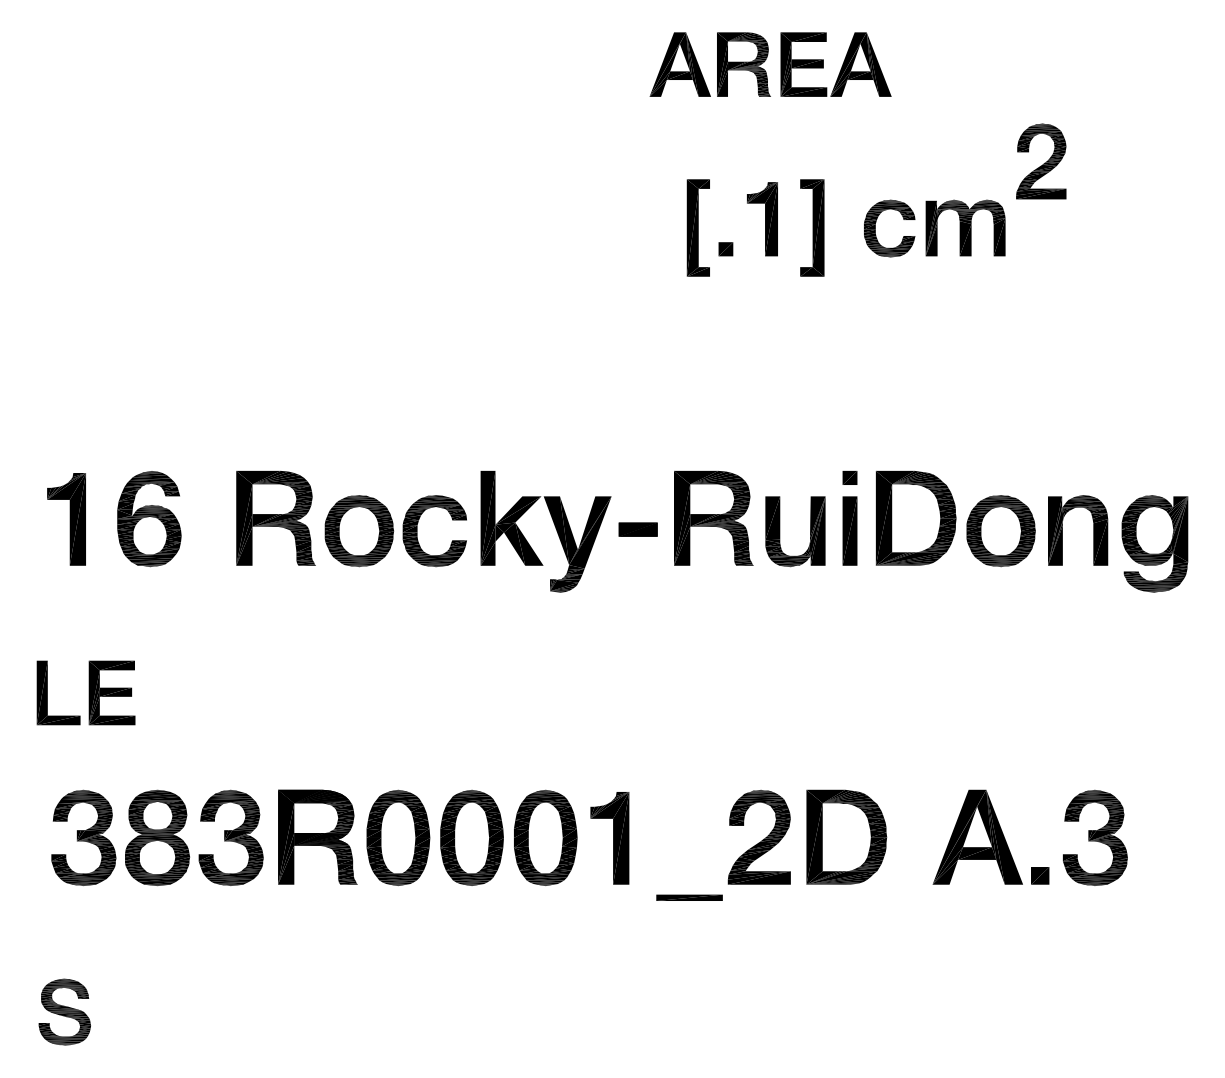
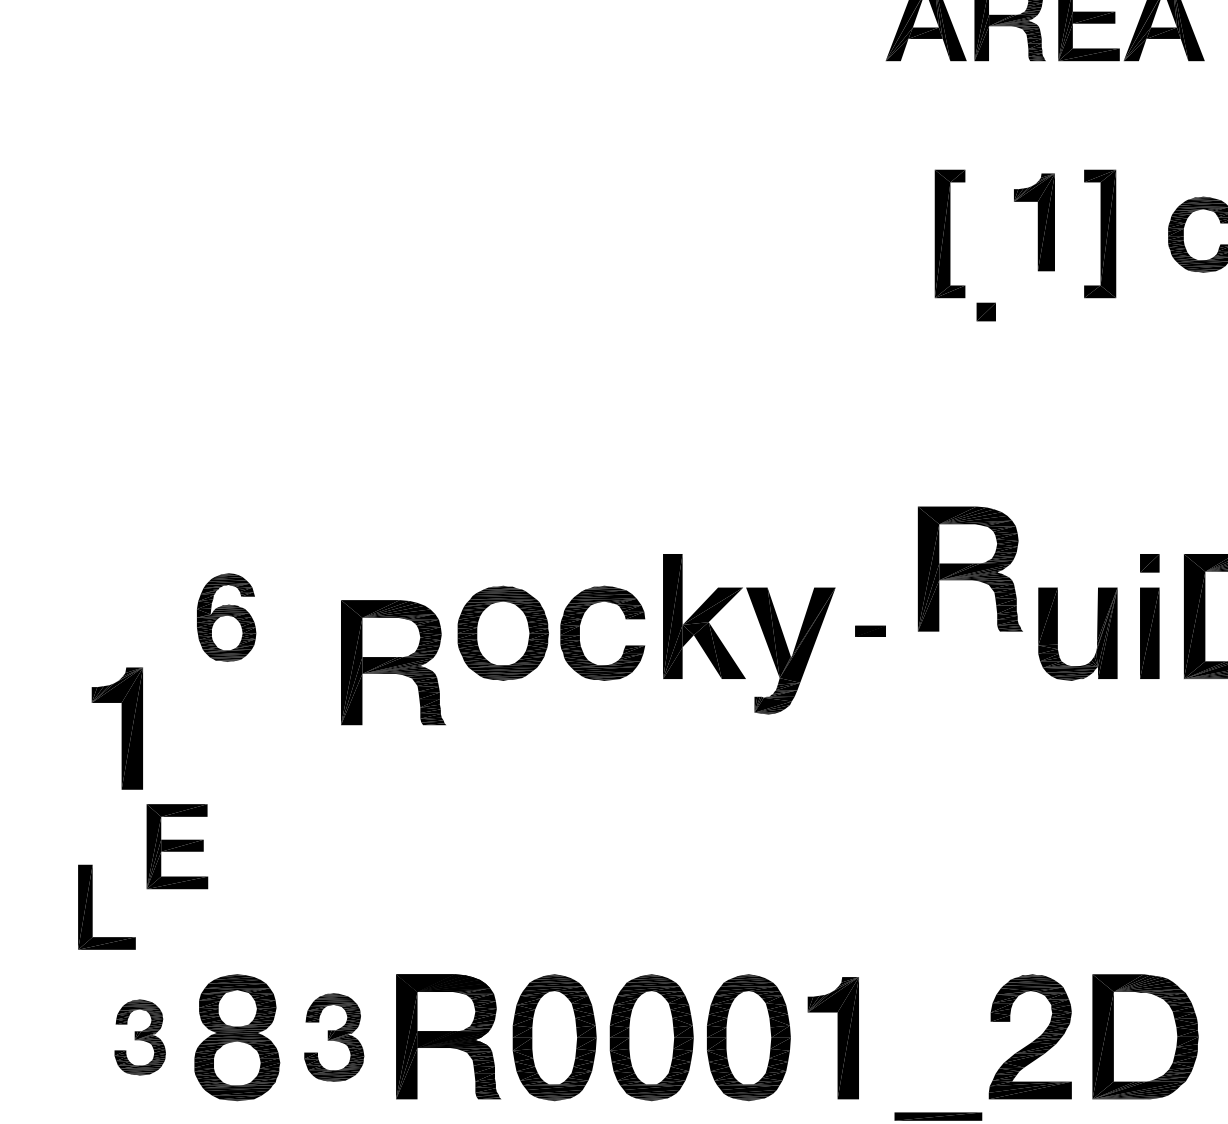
part: (725, 249) -> (985, 312), moved
part: (275, 517) -> (392, 661), moved
part: (713, 517) -> (969, 567), moved
part: (66, 519) -> (117, 728), moved
part: (149, 519) -> (226, 618), size x0.7
part: (637, 529) -> (869, 631), size x0.6
part: (47, 692) -> (92, 906), moved
part: (83, 837) -> (139, 1037), size x0.6
part: (230, 837) -> (333, 1037), size x0.7

